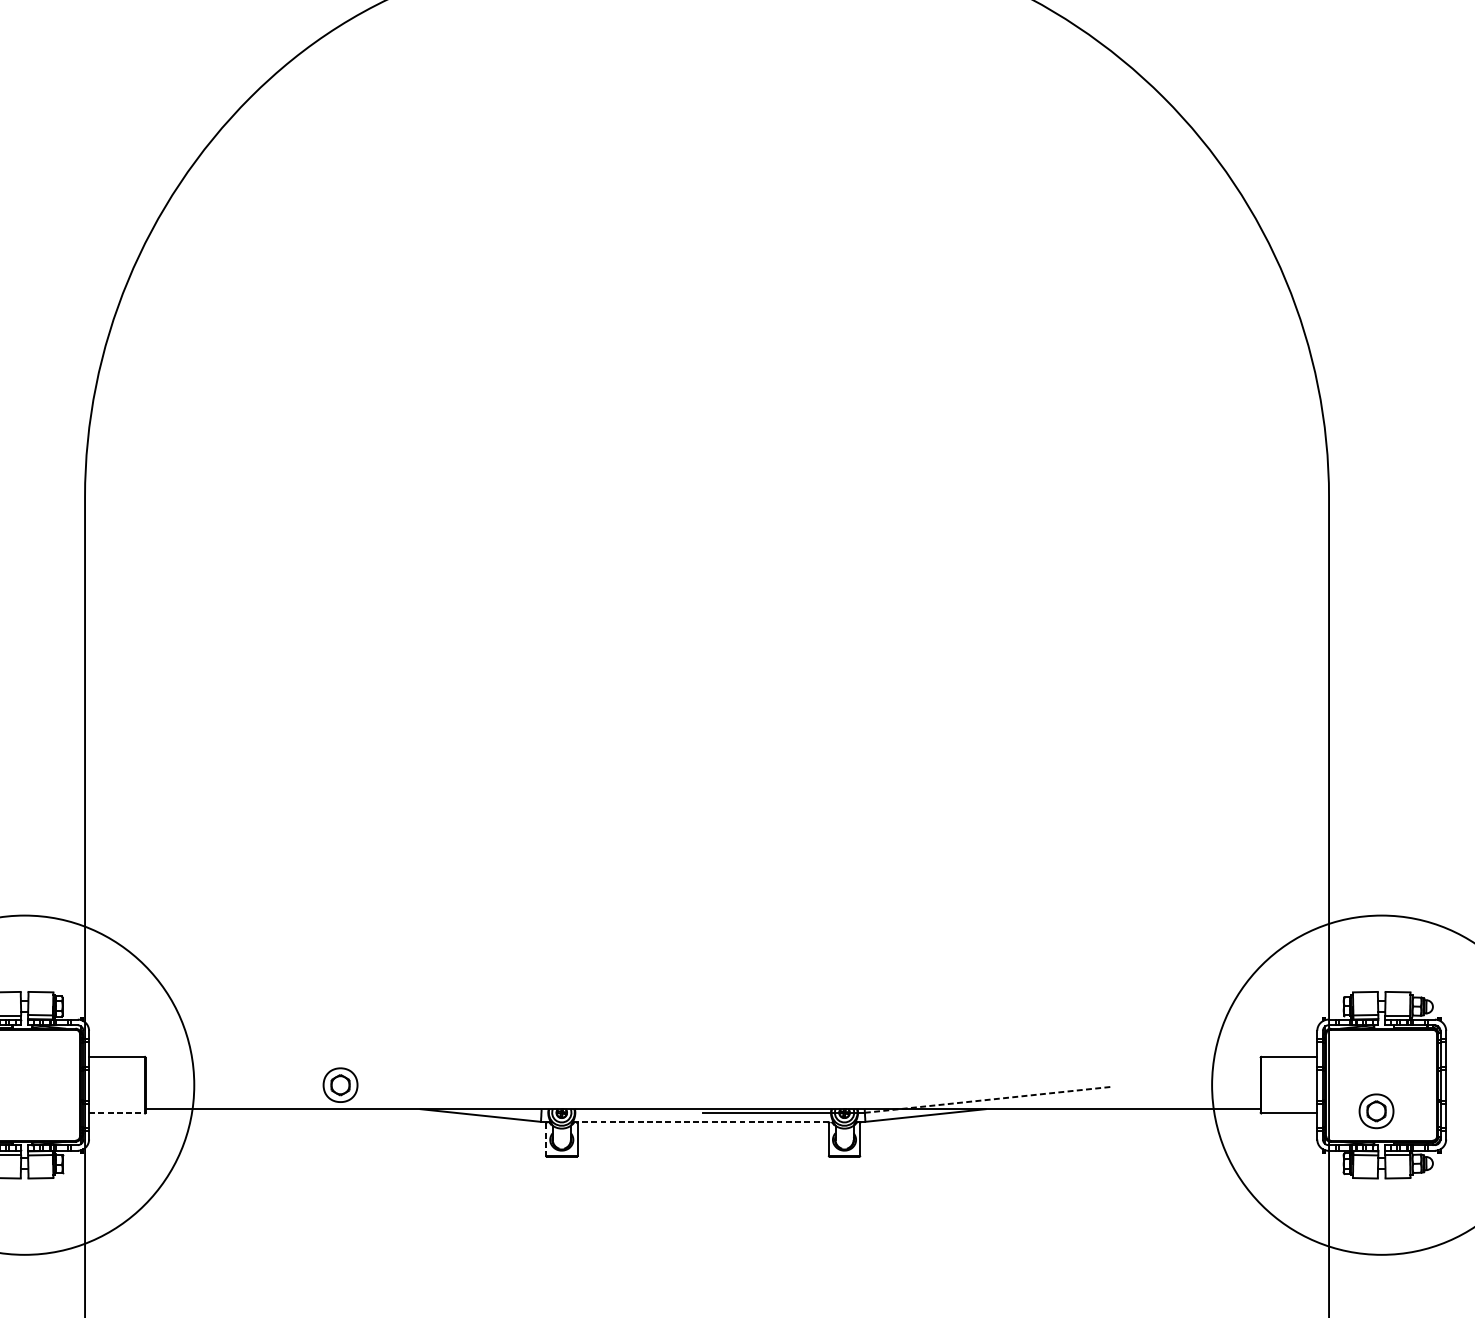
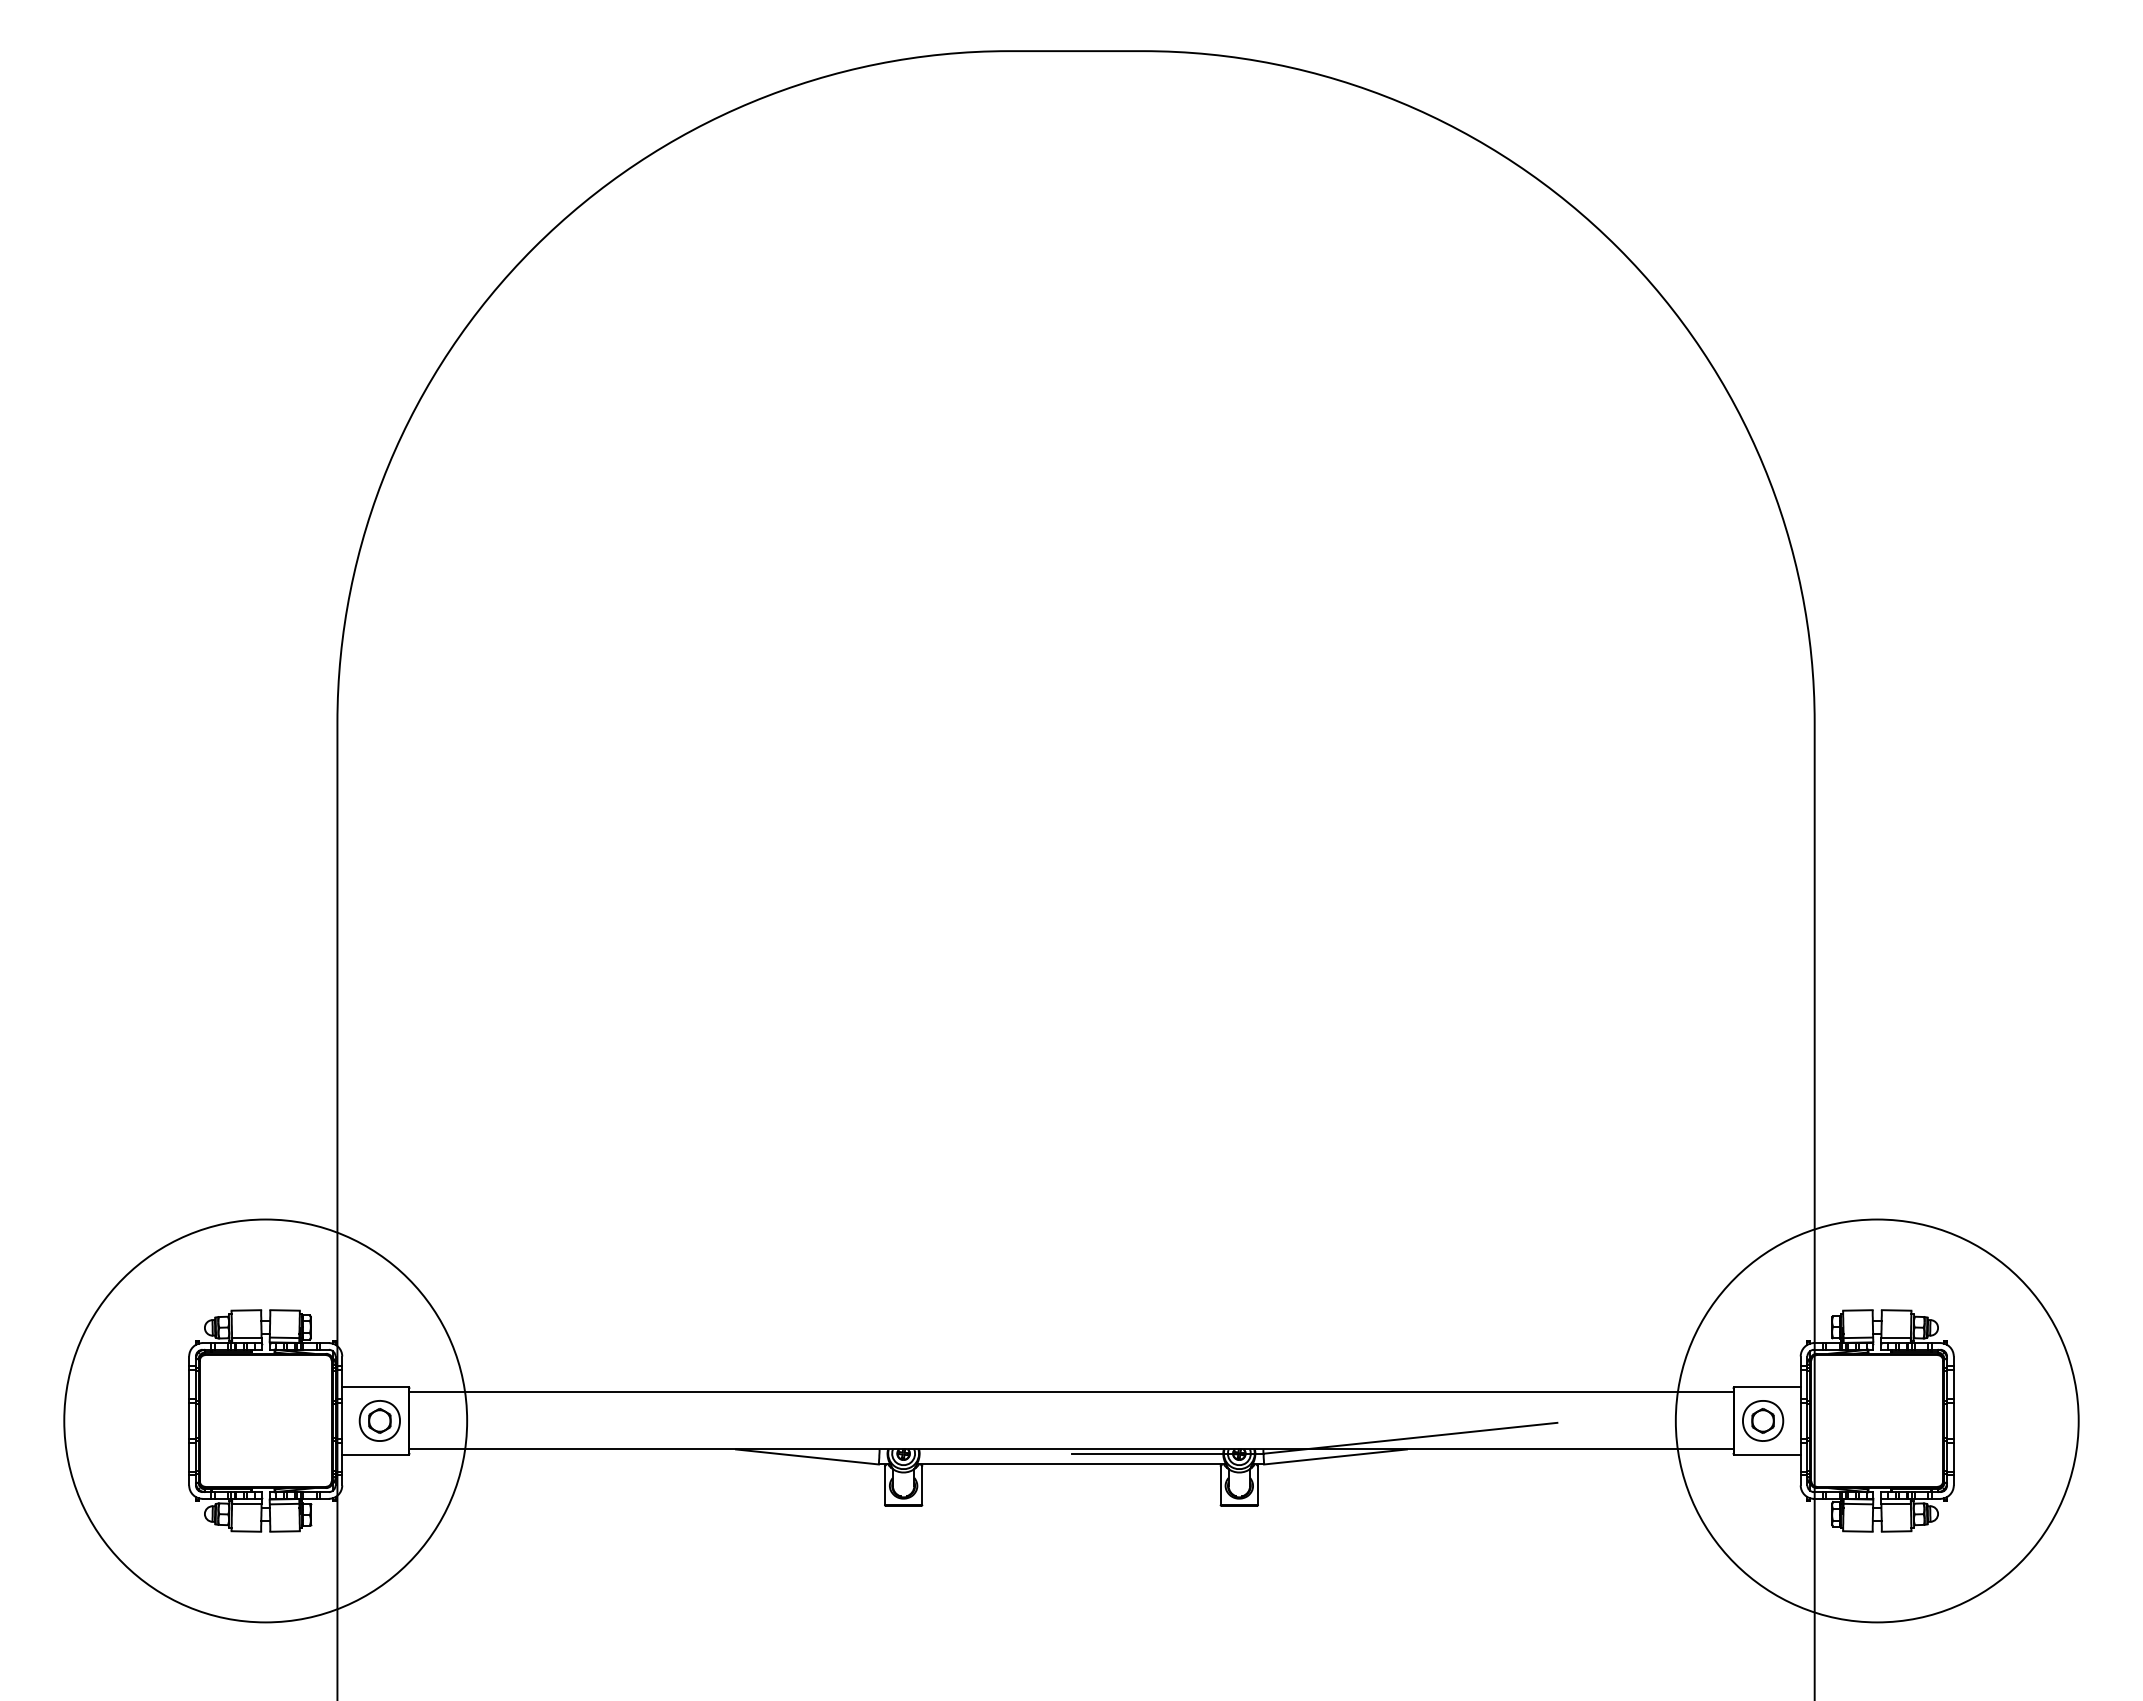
line: (703, 1061) -> (1071, 1392), added
part: (340, 1084) -> (379, 1420), moved
line: (988, 1099) -> (1410, 1438), dashed -> solid
part: (1376, 1110) -> (1763, 1420), moved
line: (117, 1113) -> (376, 1454), dashed -> solid
line: (703, 1121) -> (1071, 1464), dashed -> solid
line: (545, 1140) -> (884, 1486), dashed -> solid

